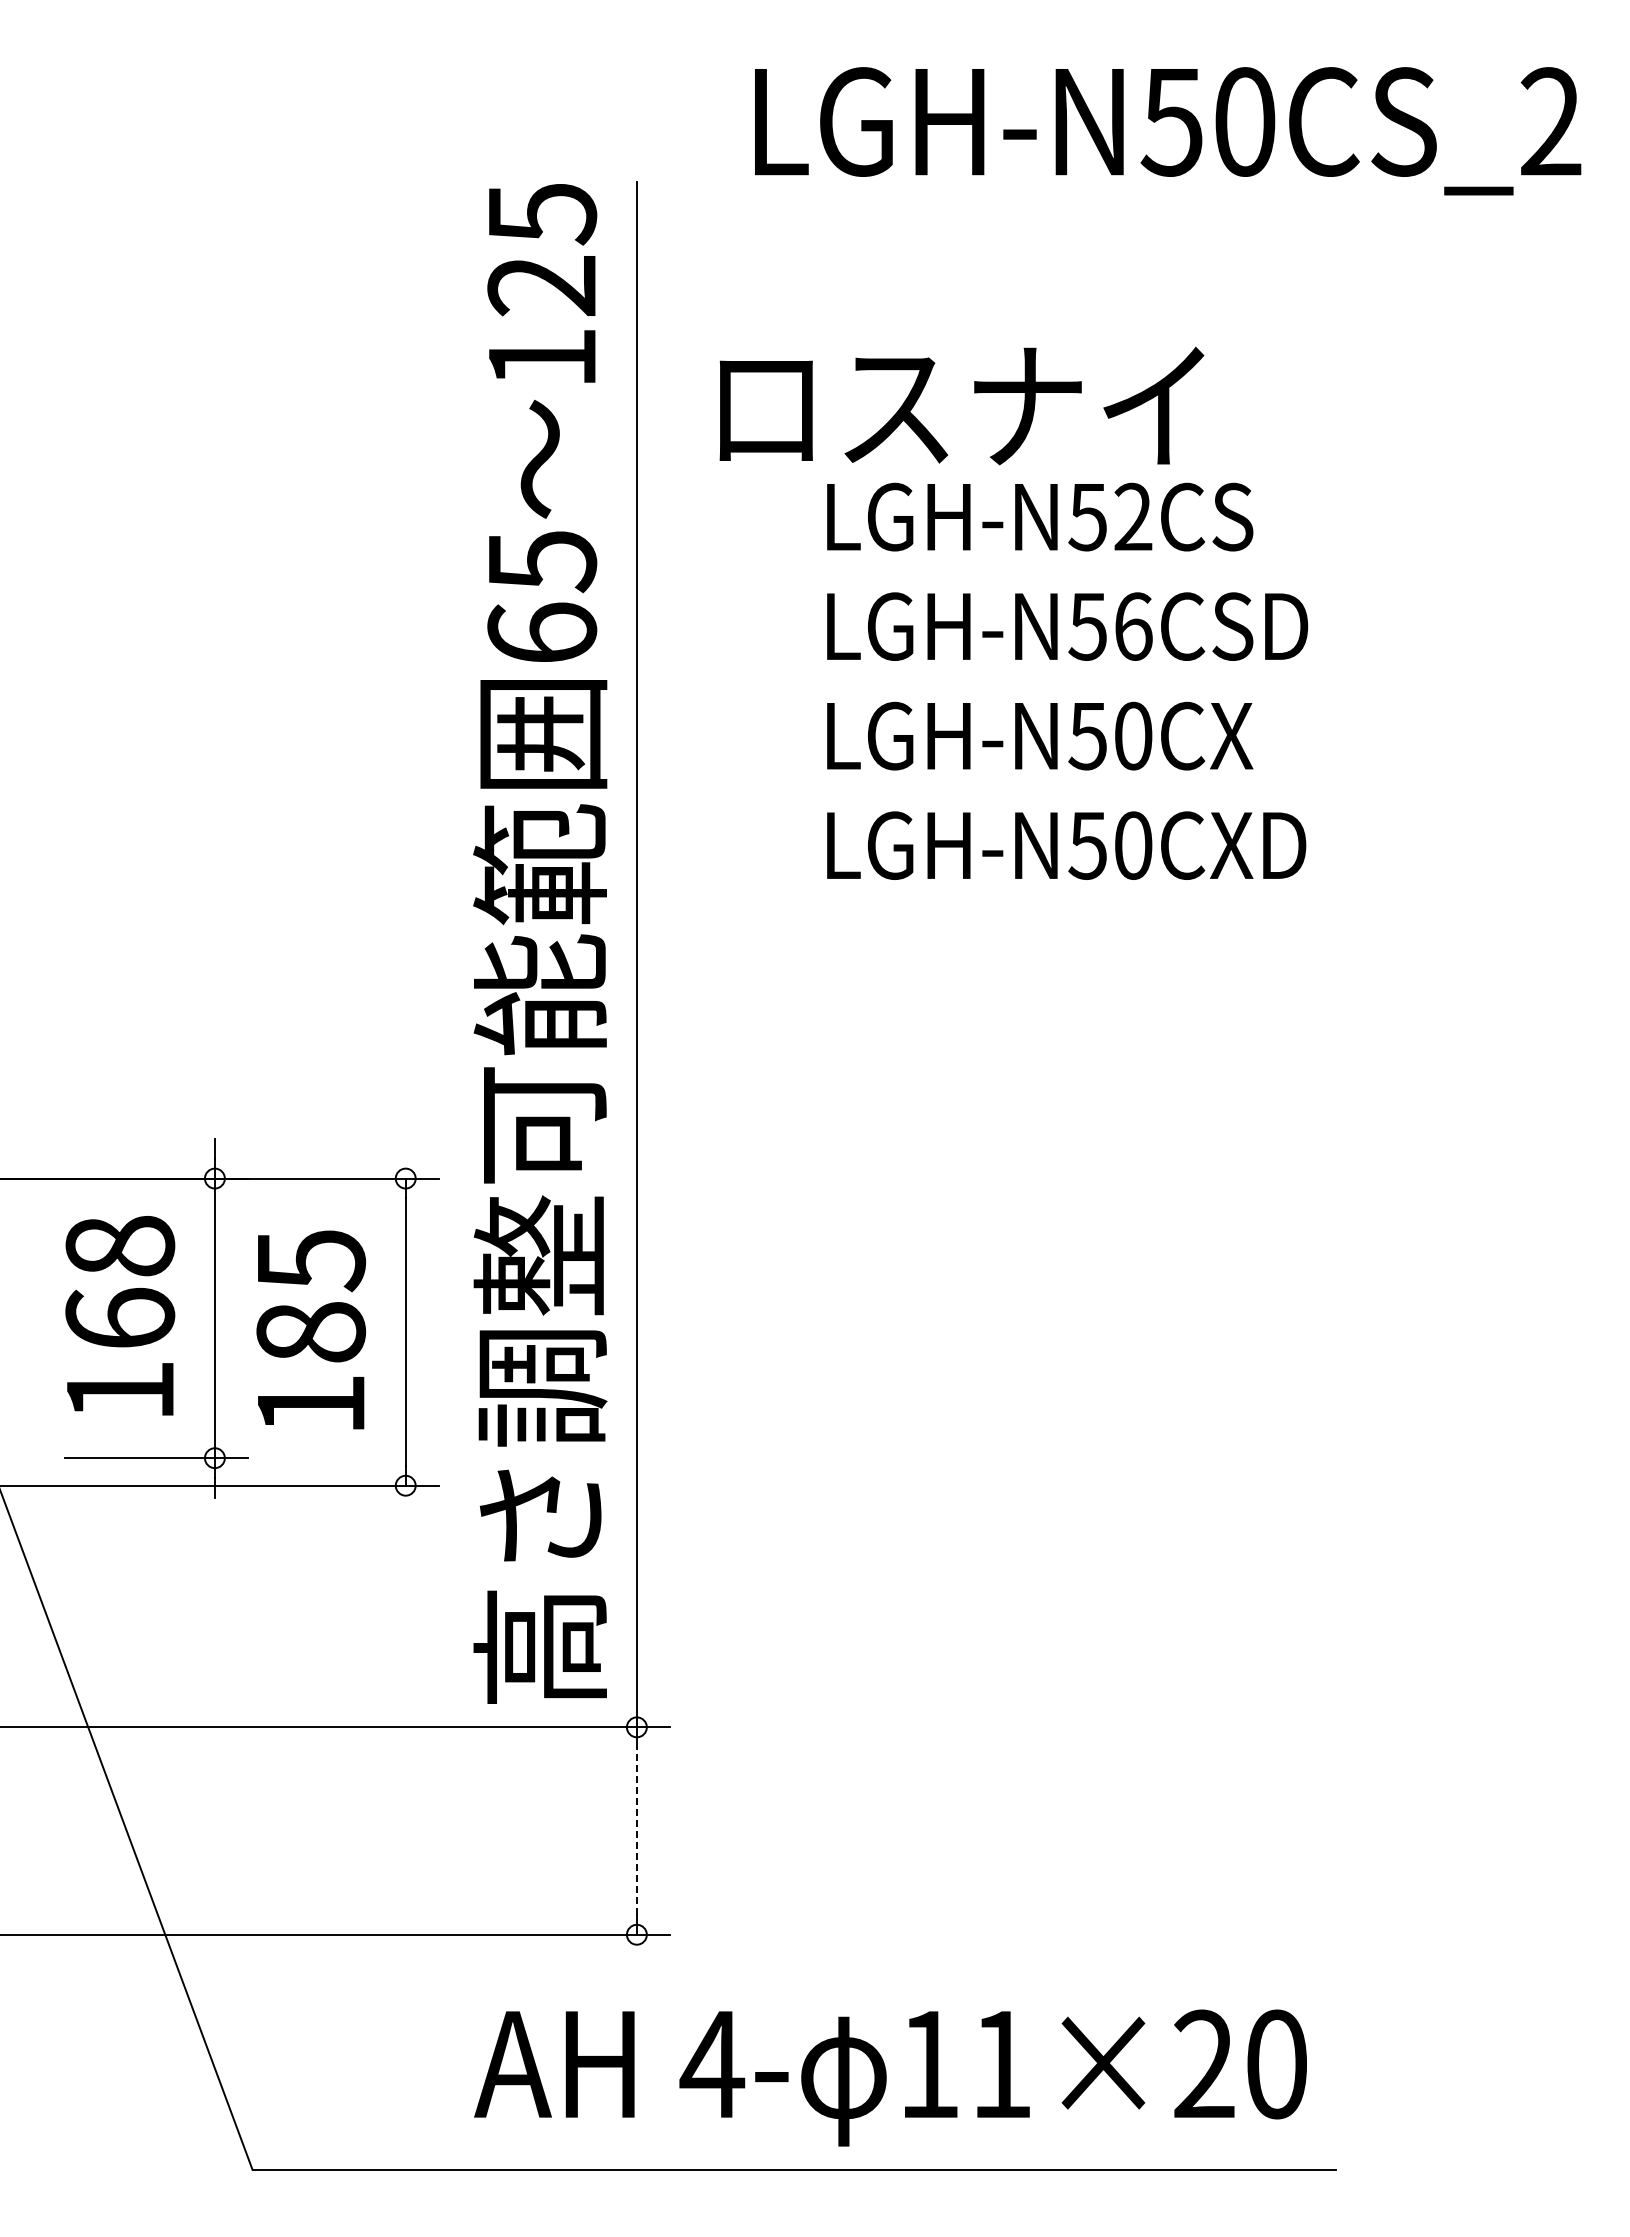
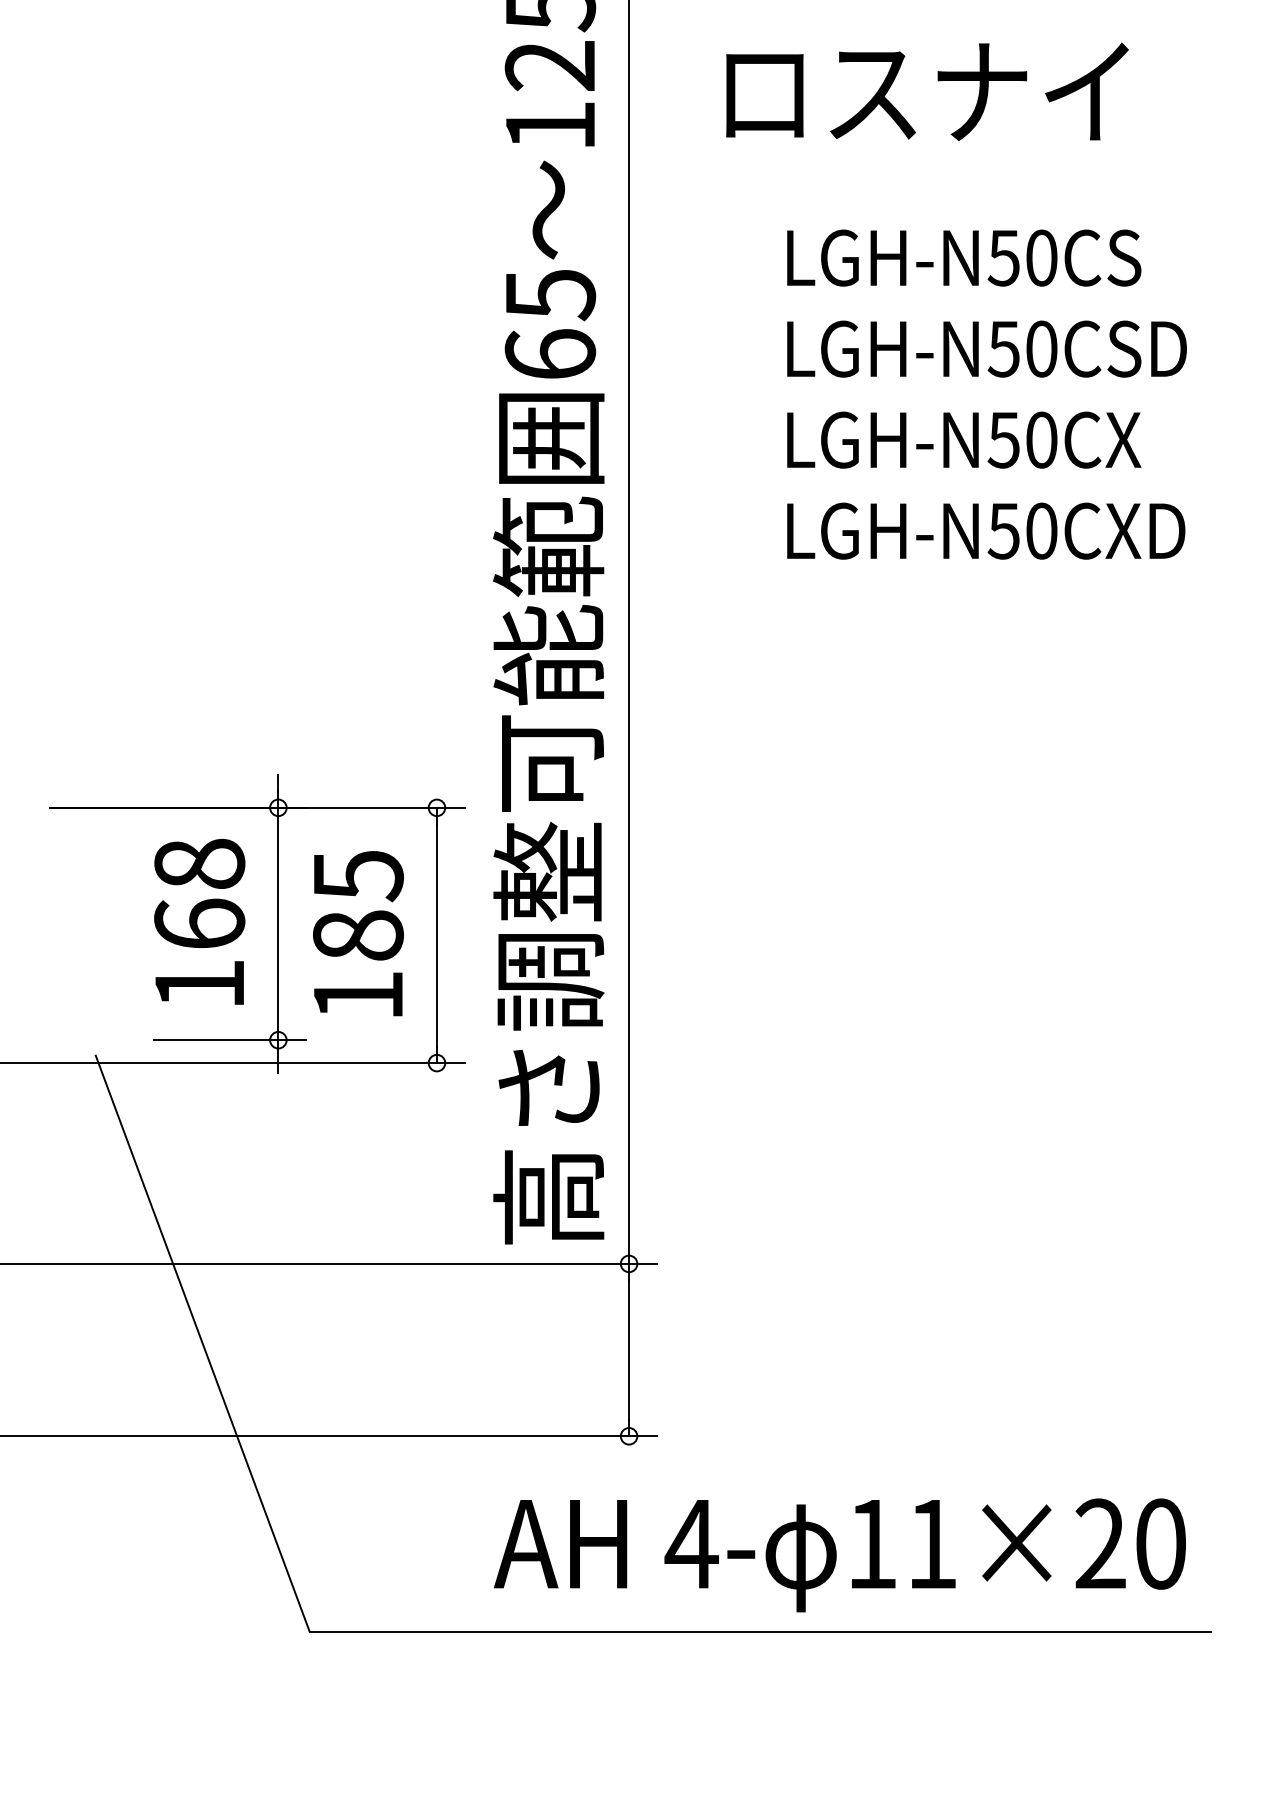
text: (961, 405) -> (927, 91), moved
text: (1133, 516) -> (1041, 257), LGH-N52CS -> LGH-N50CS
text: (1133, 626) -> (1041, 349), LGH-N56CSD -> LGH-N50CSD
line: (636, 1831) -> (628, 1350), dashed -> solid

